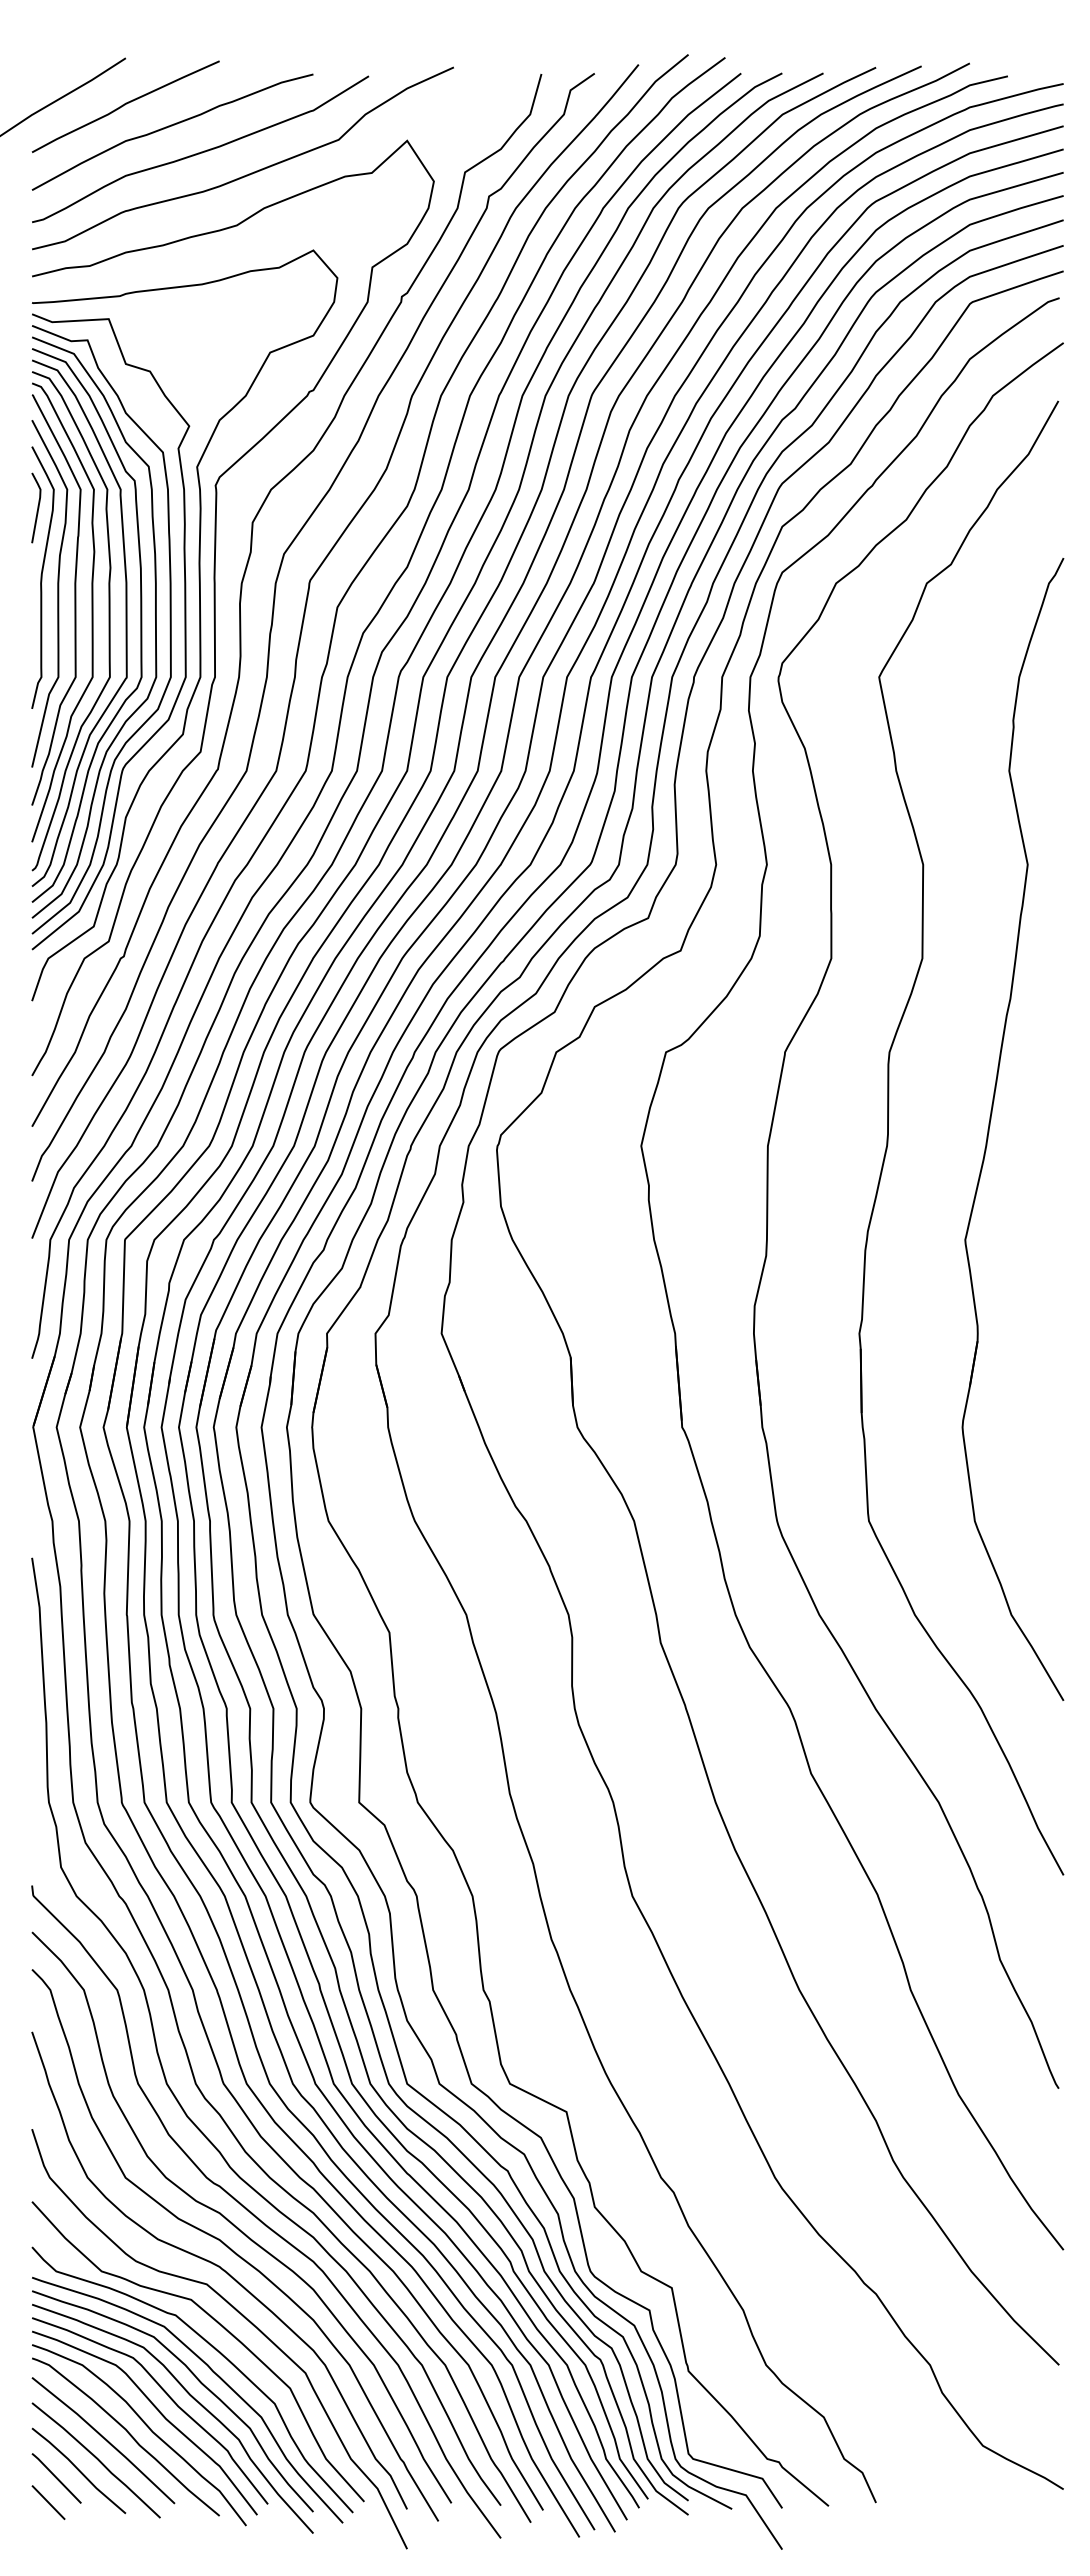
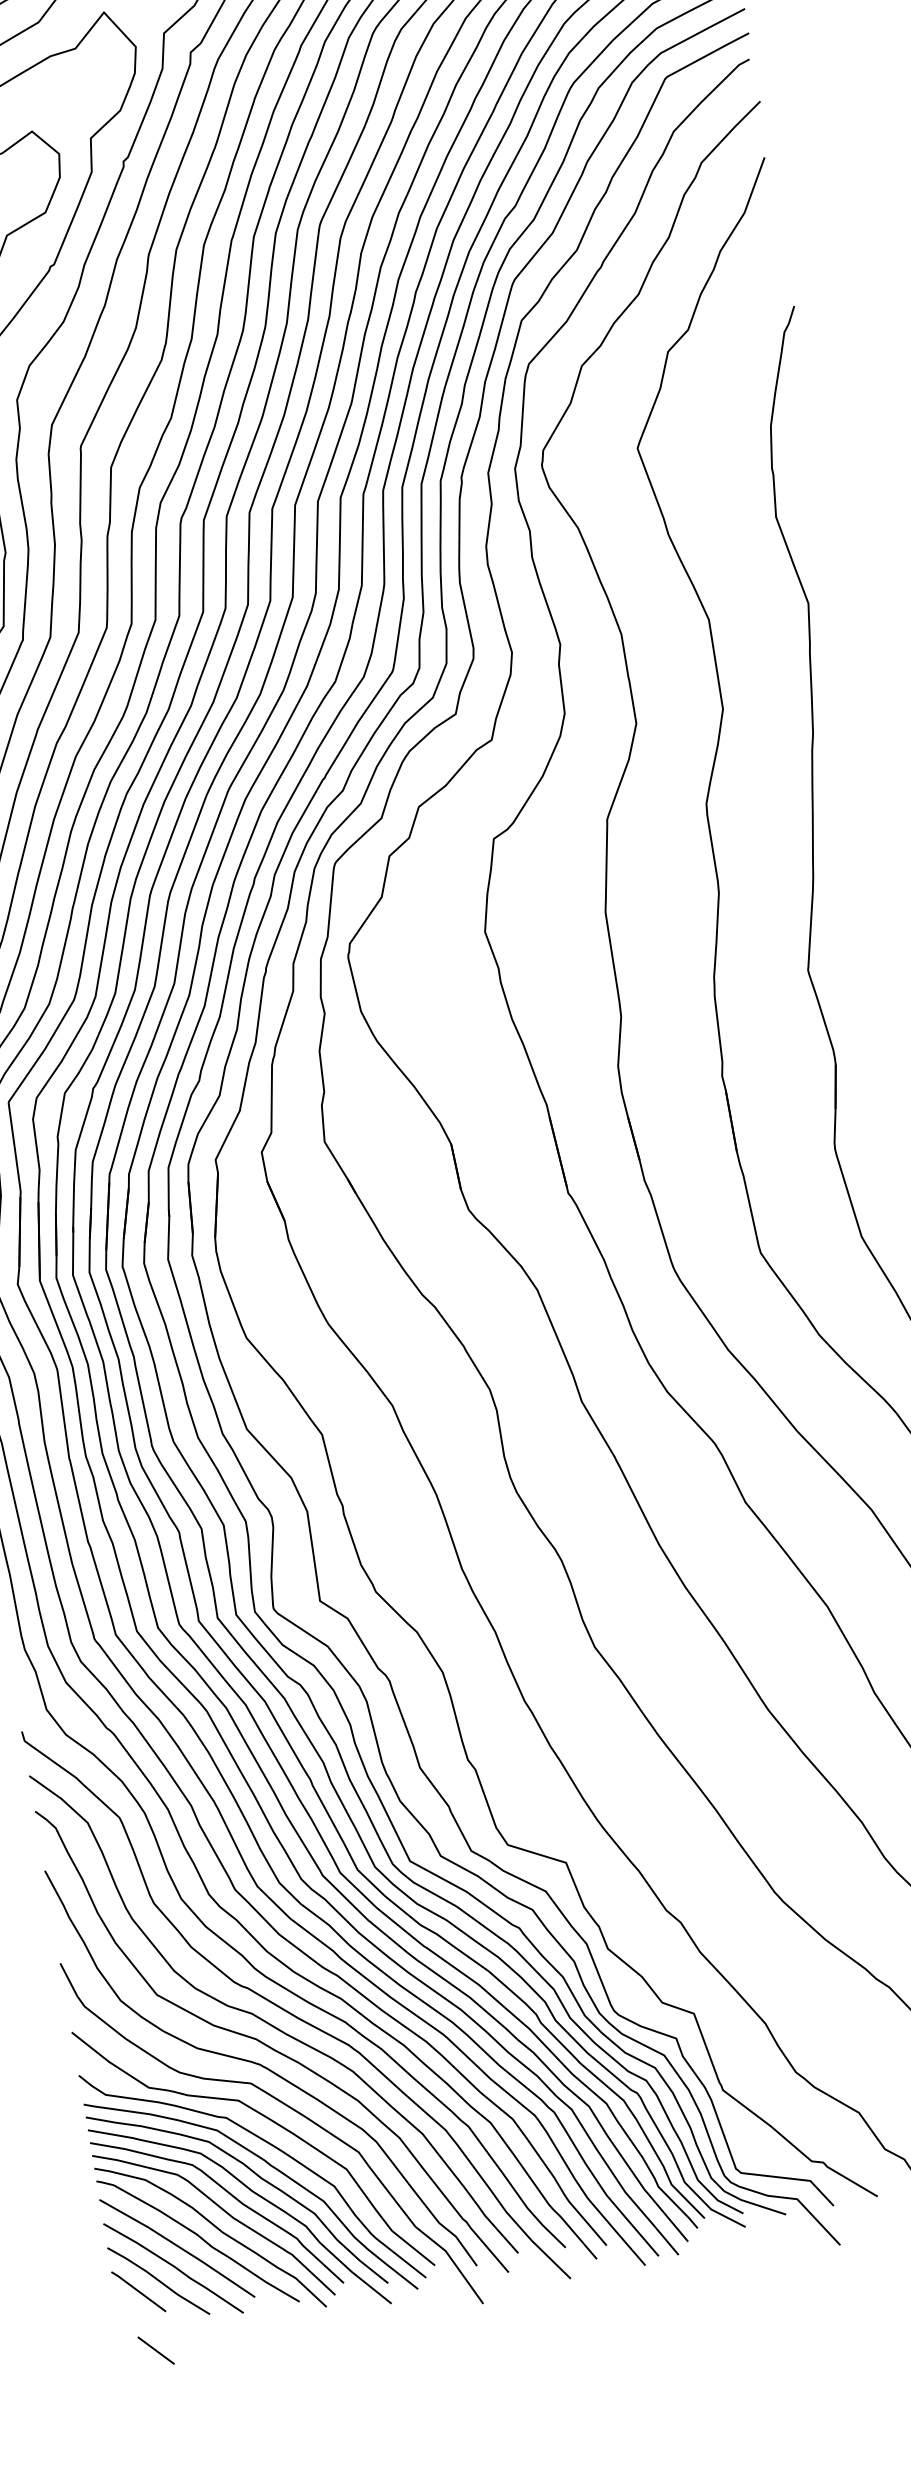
line: (48, 2502) -> (156, 2350), moved

